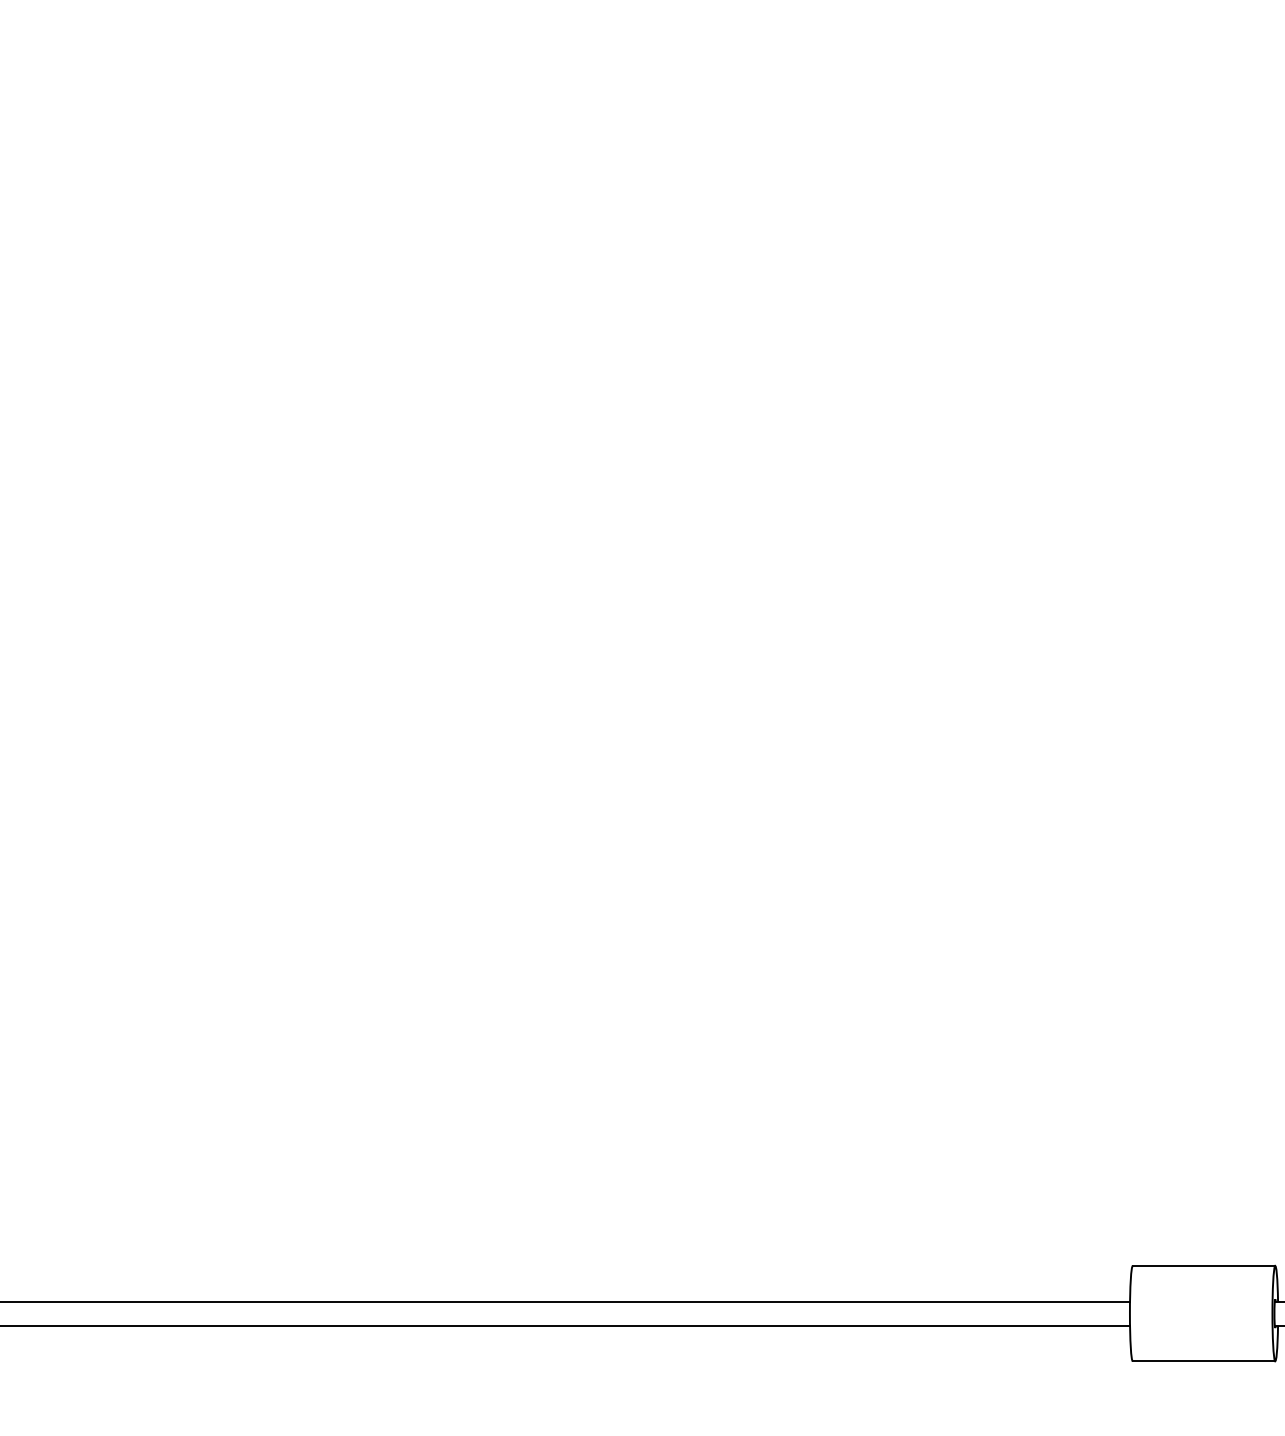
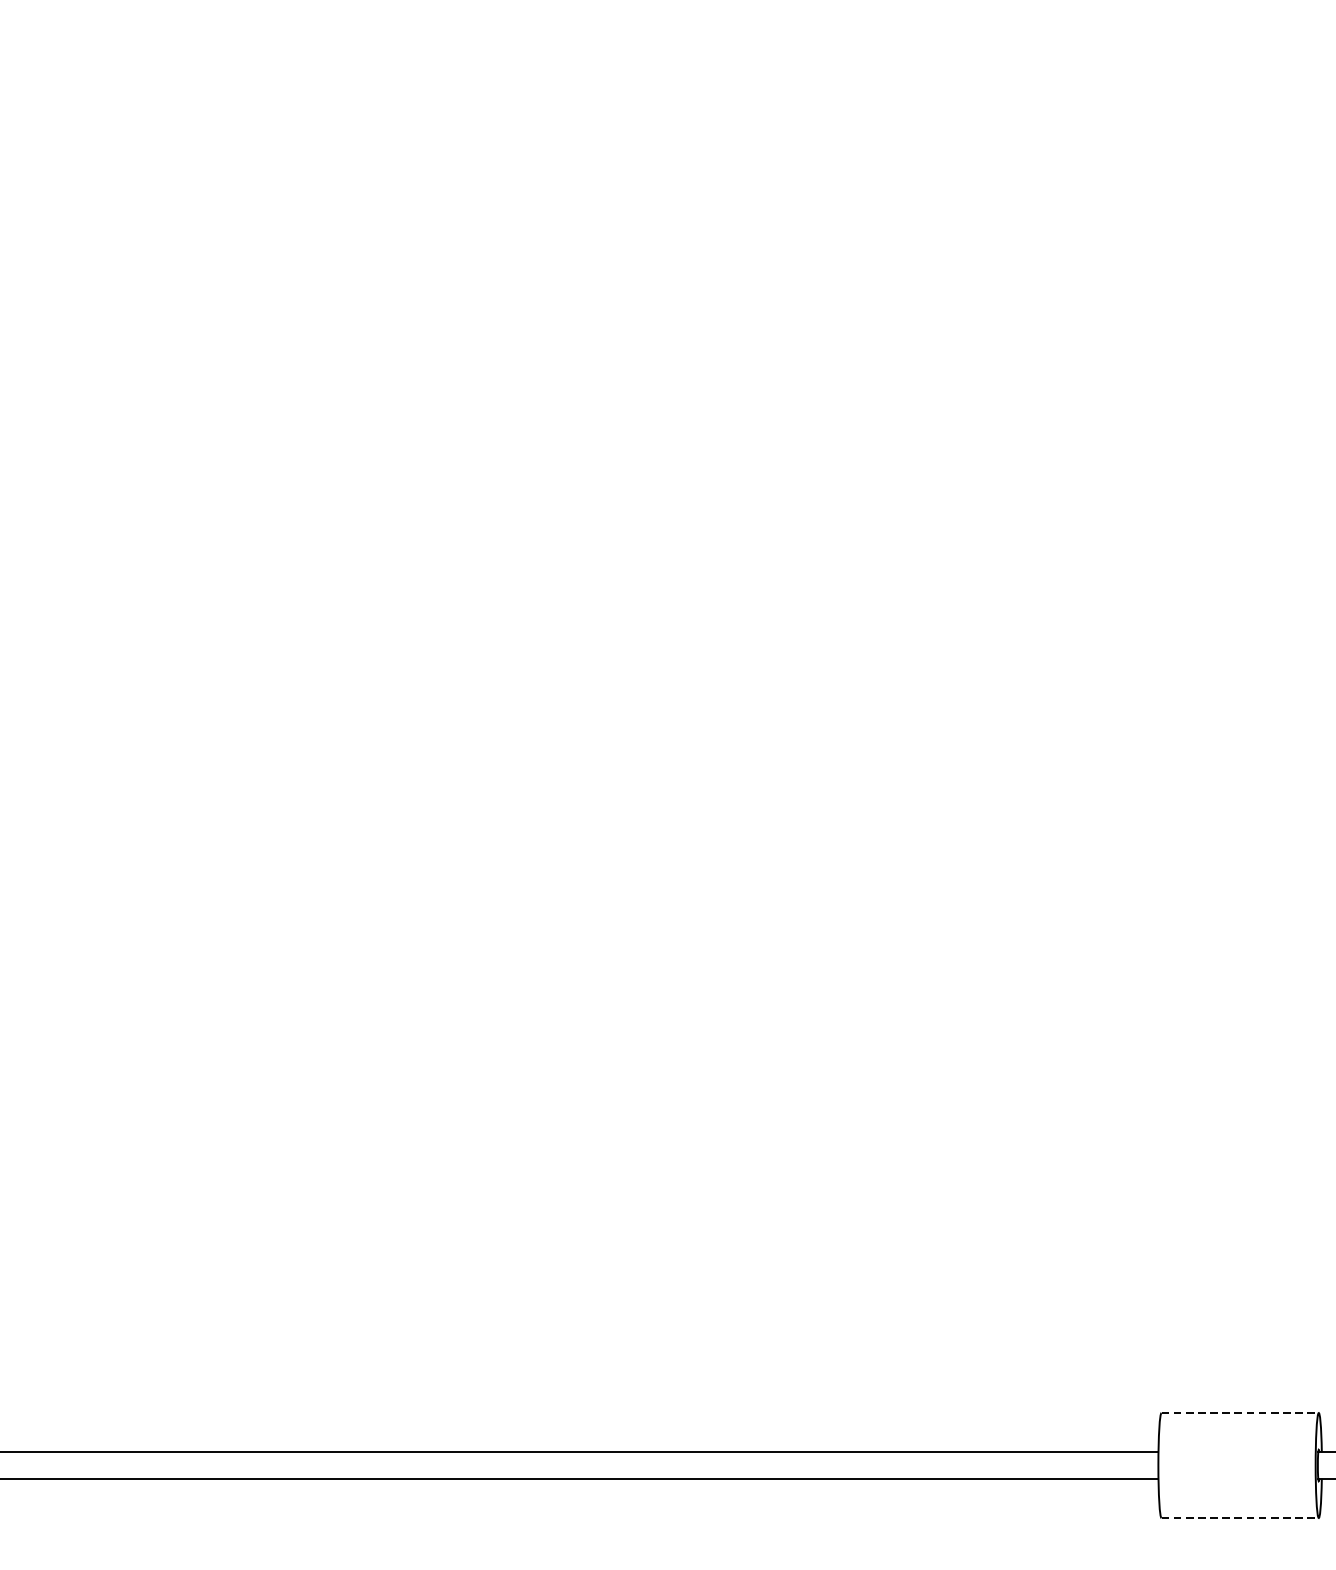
line: (1204, 1266) -> (1240, 1413), solid -> dashed
line: (1204, 1361) -> (1240, 1518), solid -> dashed

